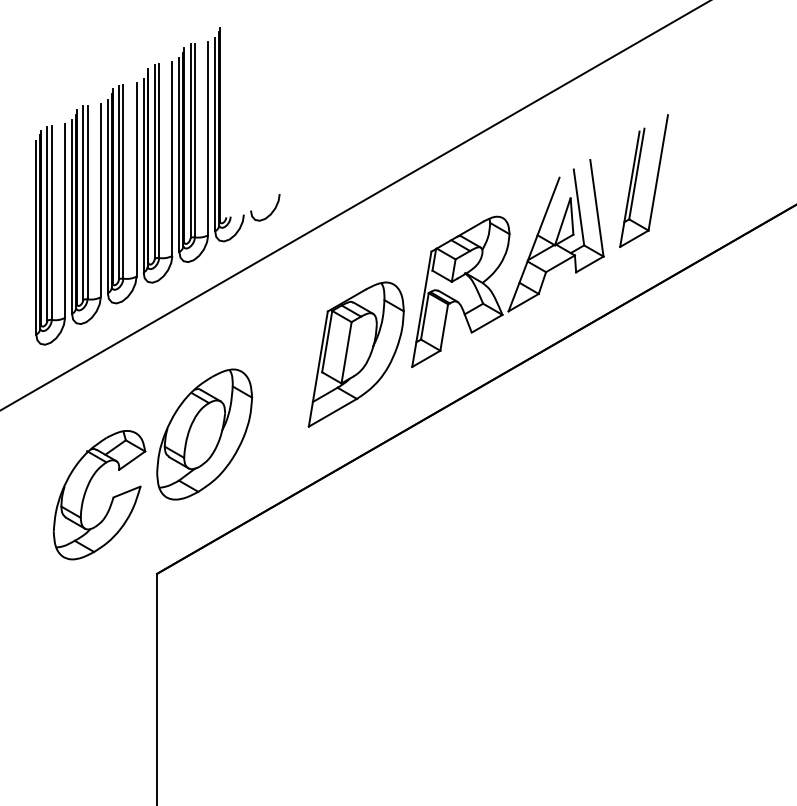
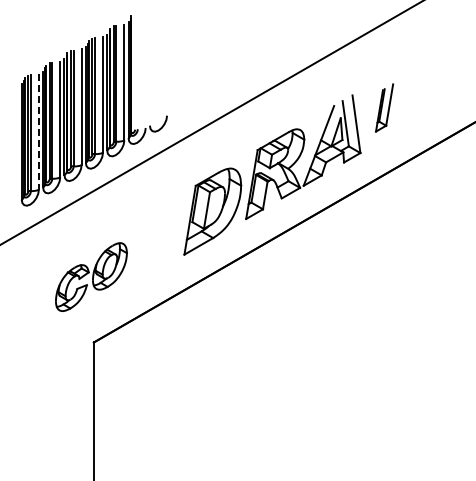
part: (643, 180) -> (384, 107), size x0.6
line: (64, 220) -> (38, 131), solid -> dashed
part: (153, 463) -> (91, 276), size x0.6

